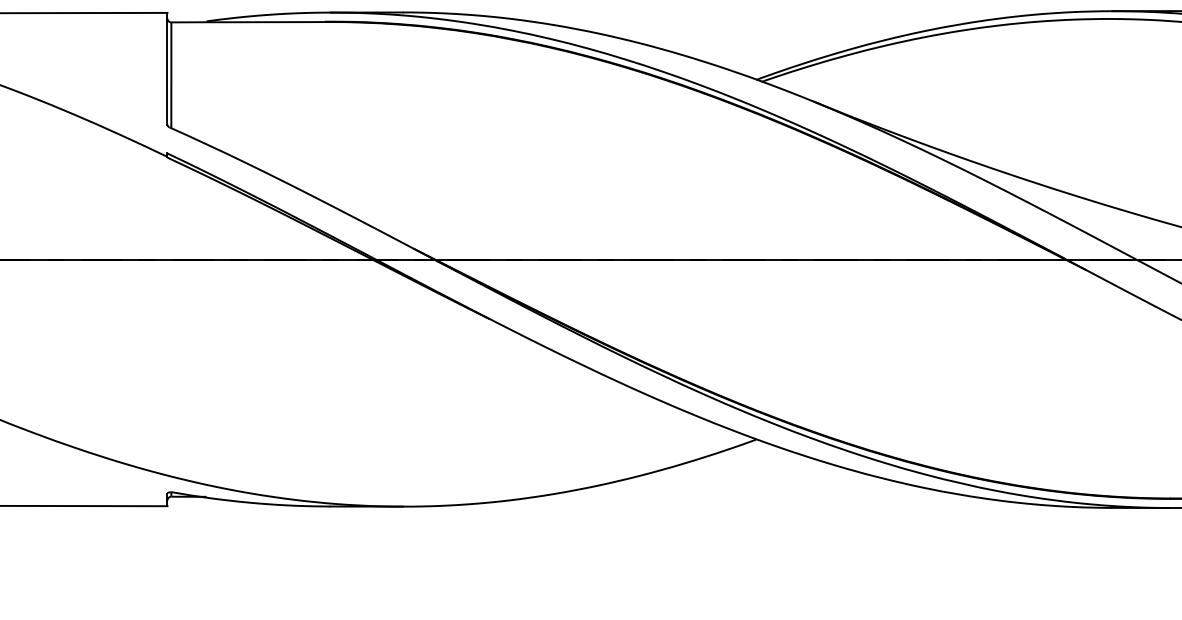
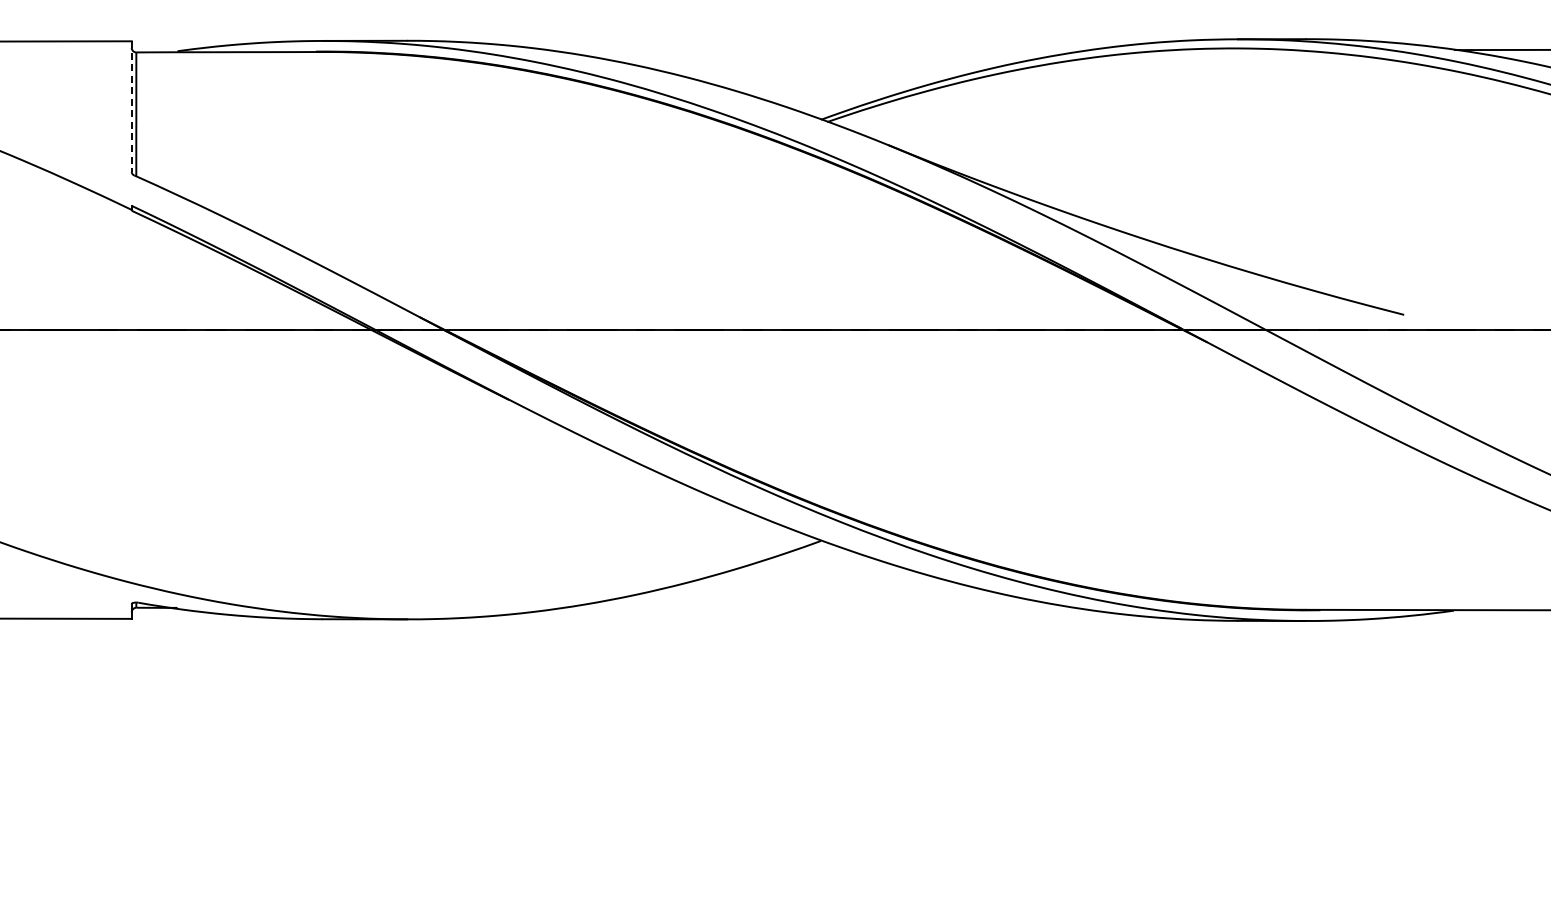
line: (167, 69) -> (131, 107), solid -> dashed

